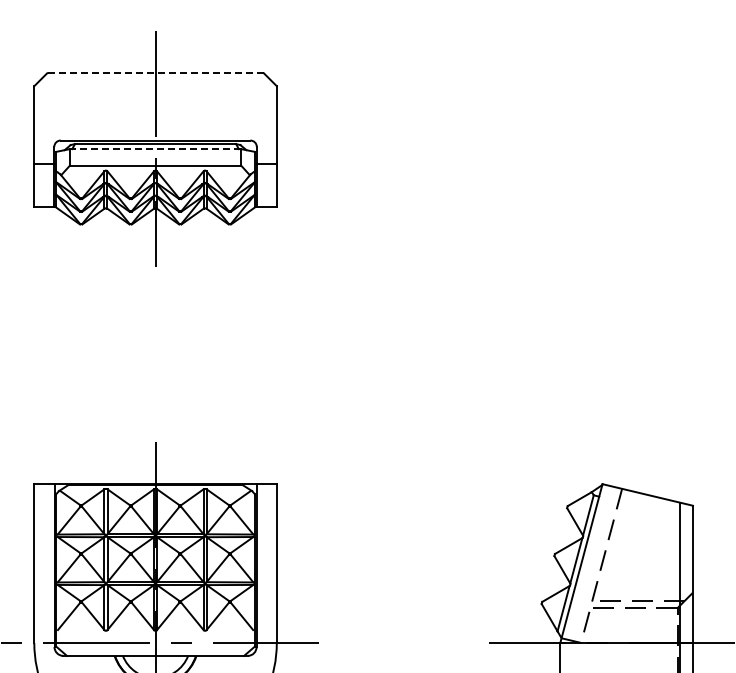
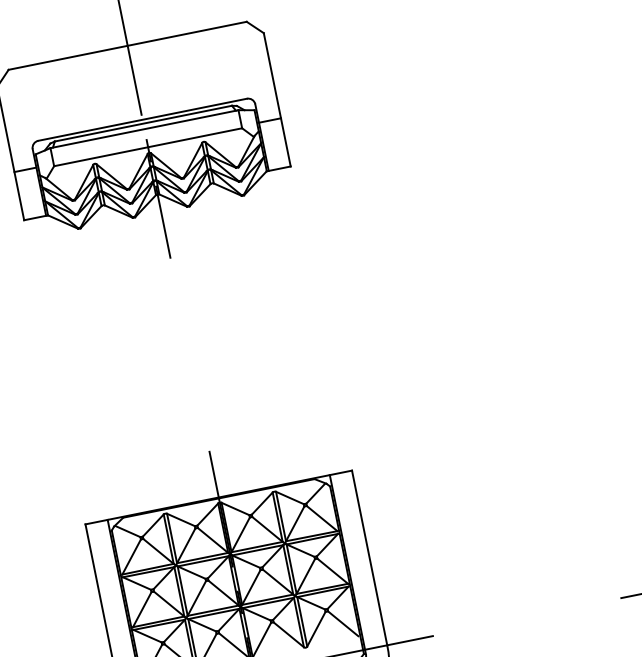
line: (155, 73) -> (127, 46), dashed -> solid
line: (155, 149) -> (144, 129), dashed -> solid

